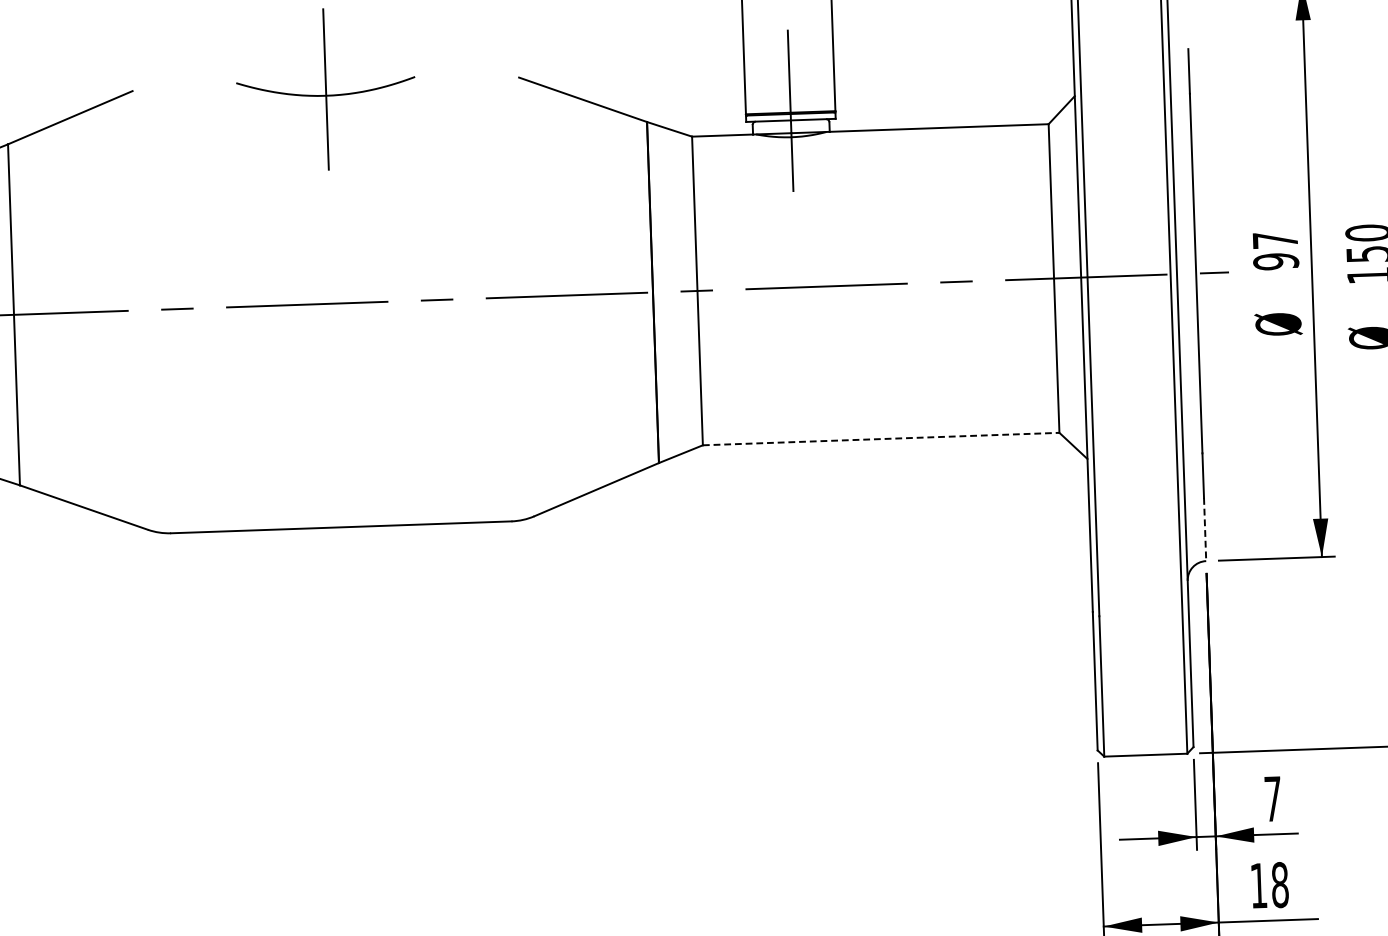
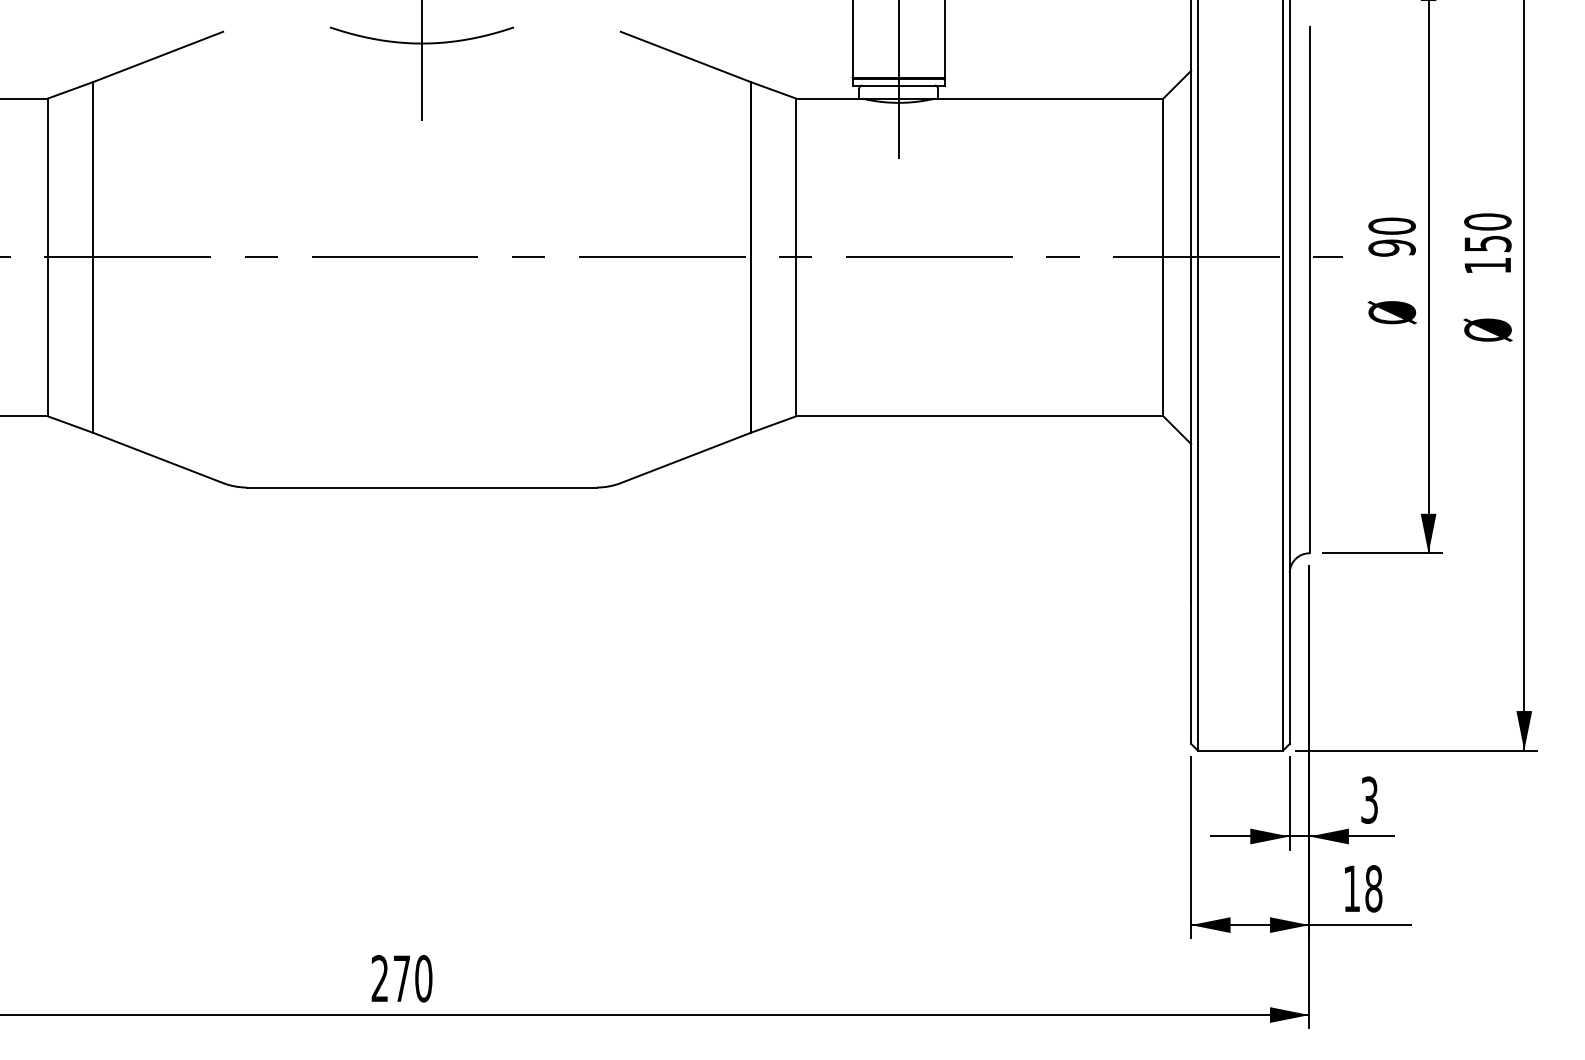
text: (1274, 239) -> (1391, 225), 97 -> 90
line: (881, 439) -> (980, 416), dashed -> solid
line: (1205, 530) -> (1309, 521), dashed -> solid
text: (1272, 798) -> (1369, 799), 7 -> 3

